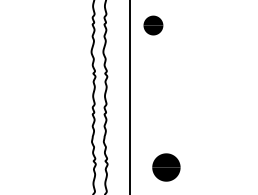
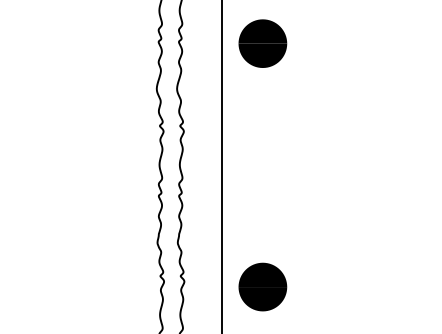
part: (153, 25) -> (263, 43), size x1.43
part: (166, 167) -> (263, 287), moved

